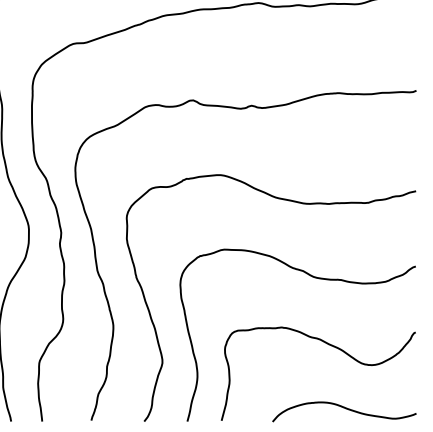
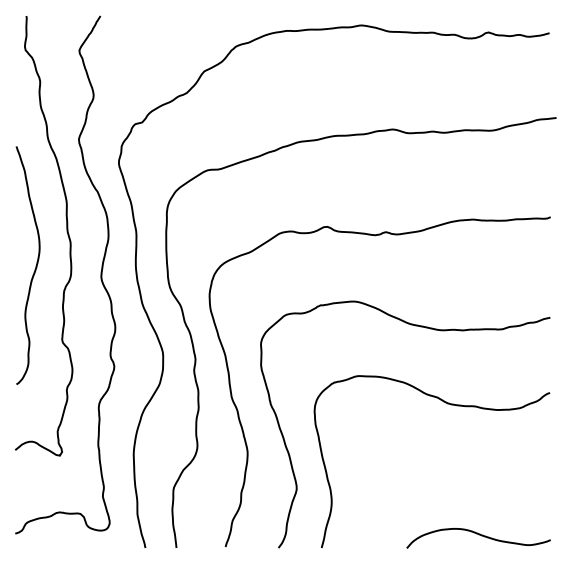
curve: (332, 347) -> (466, 473), removed

